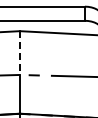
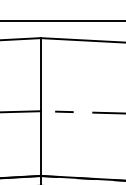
line: (20, 53) -> (41, 75), dashed -> solid

